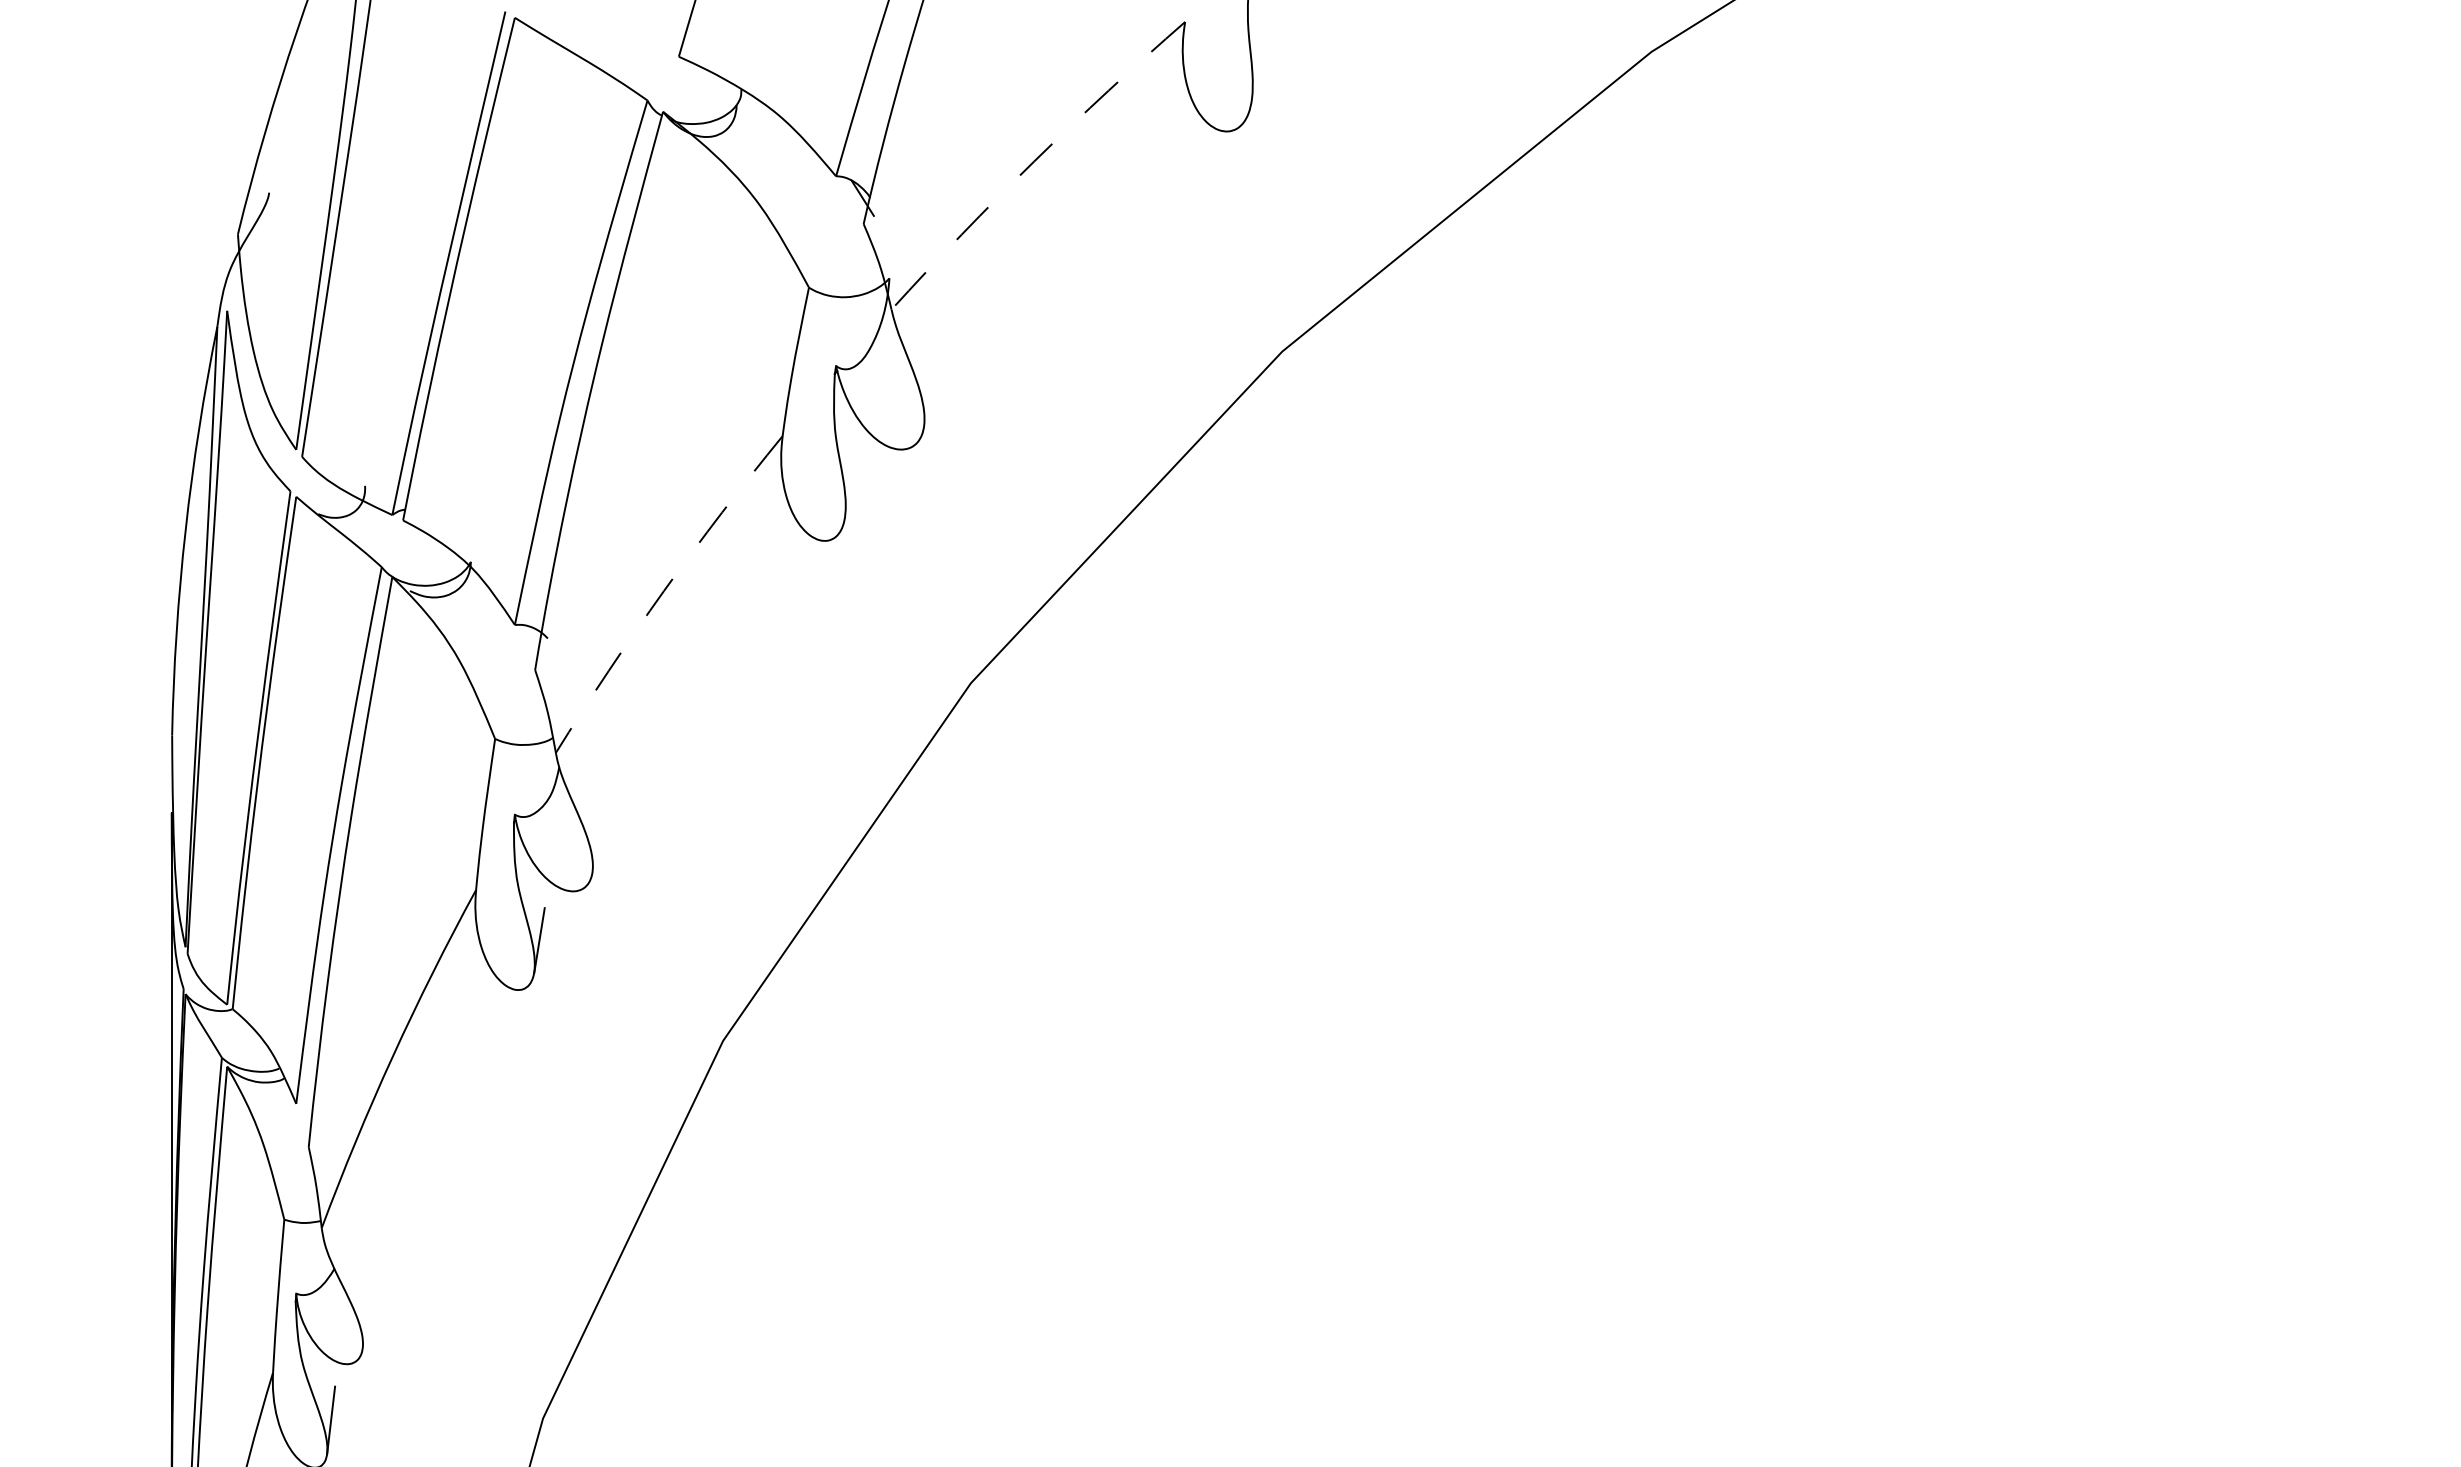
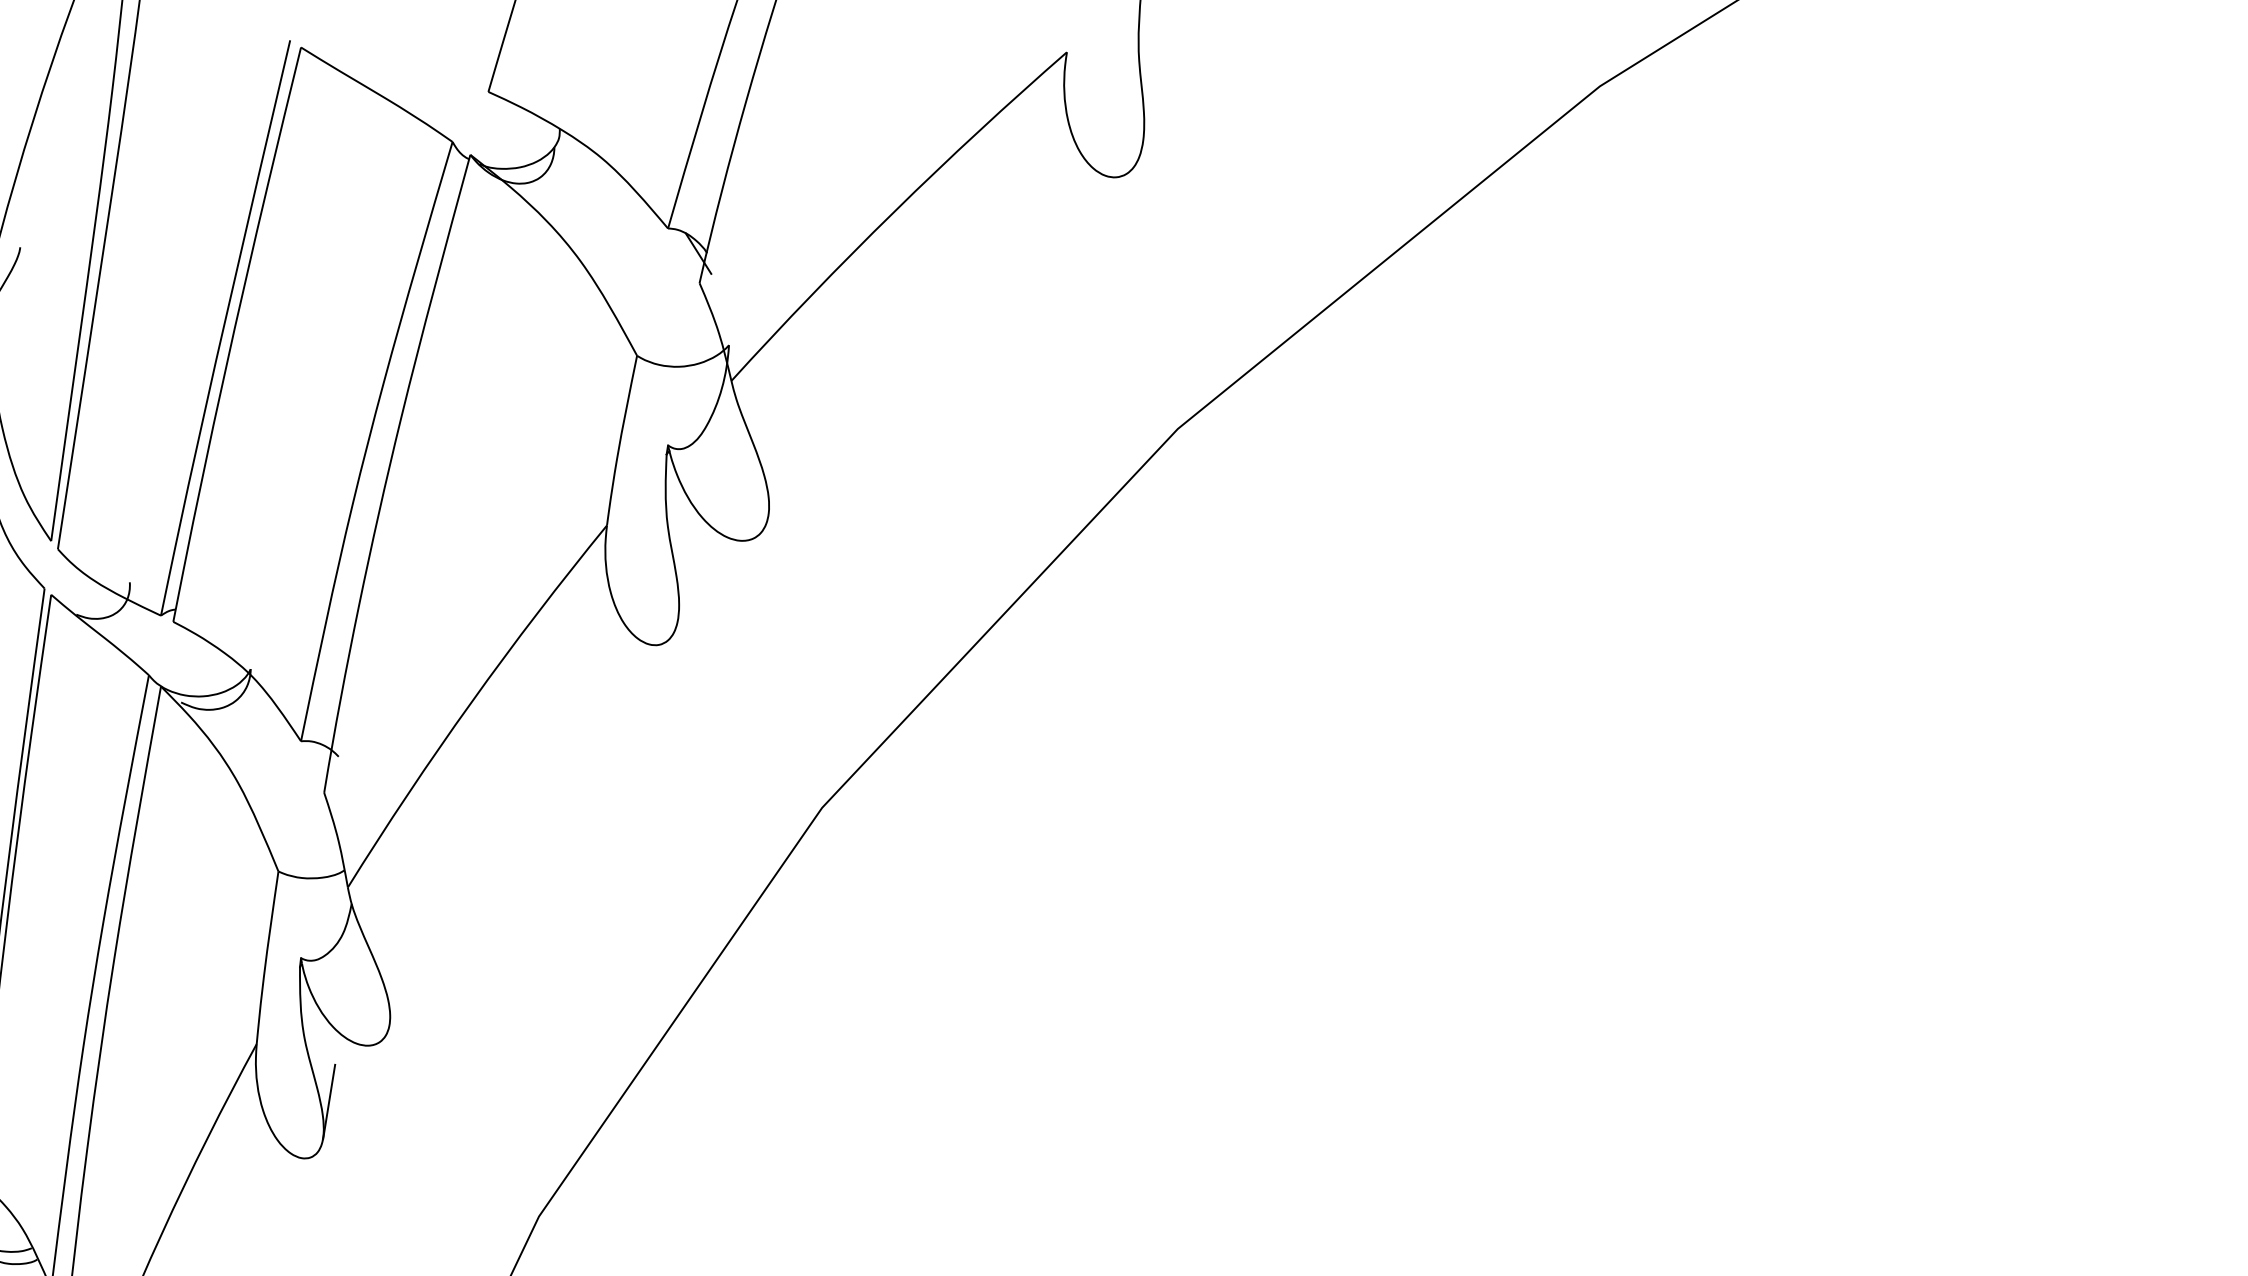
arc: (1034, 161) -> (894, 211), dashed -> solid
arc: (664, 590) -> (471, 701), dashed -> solid

